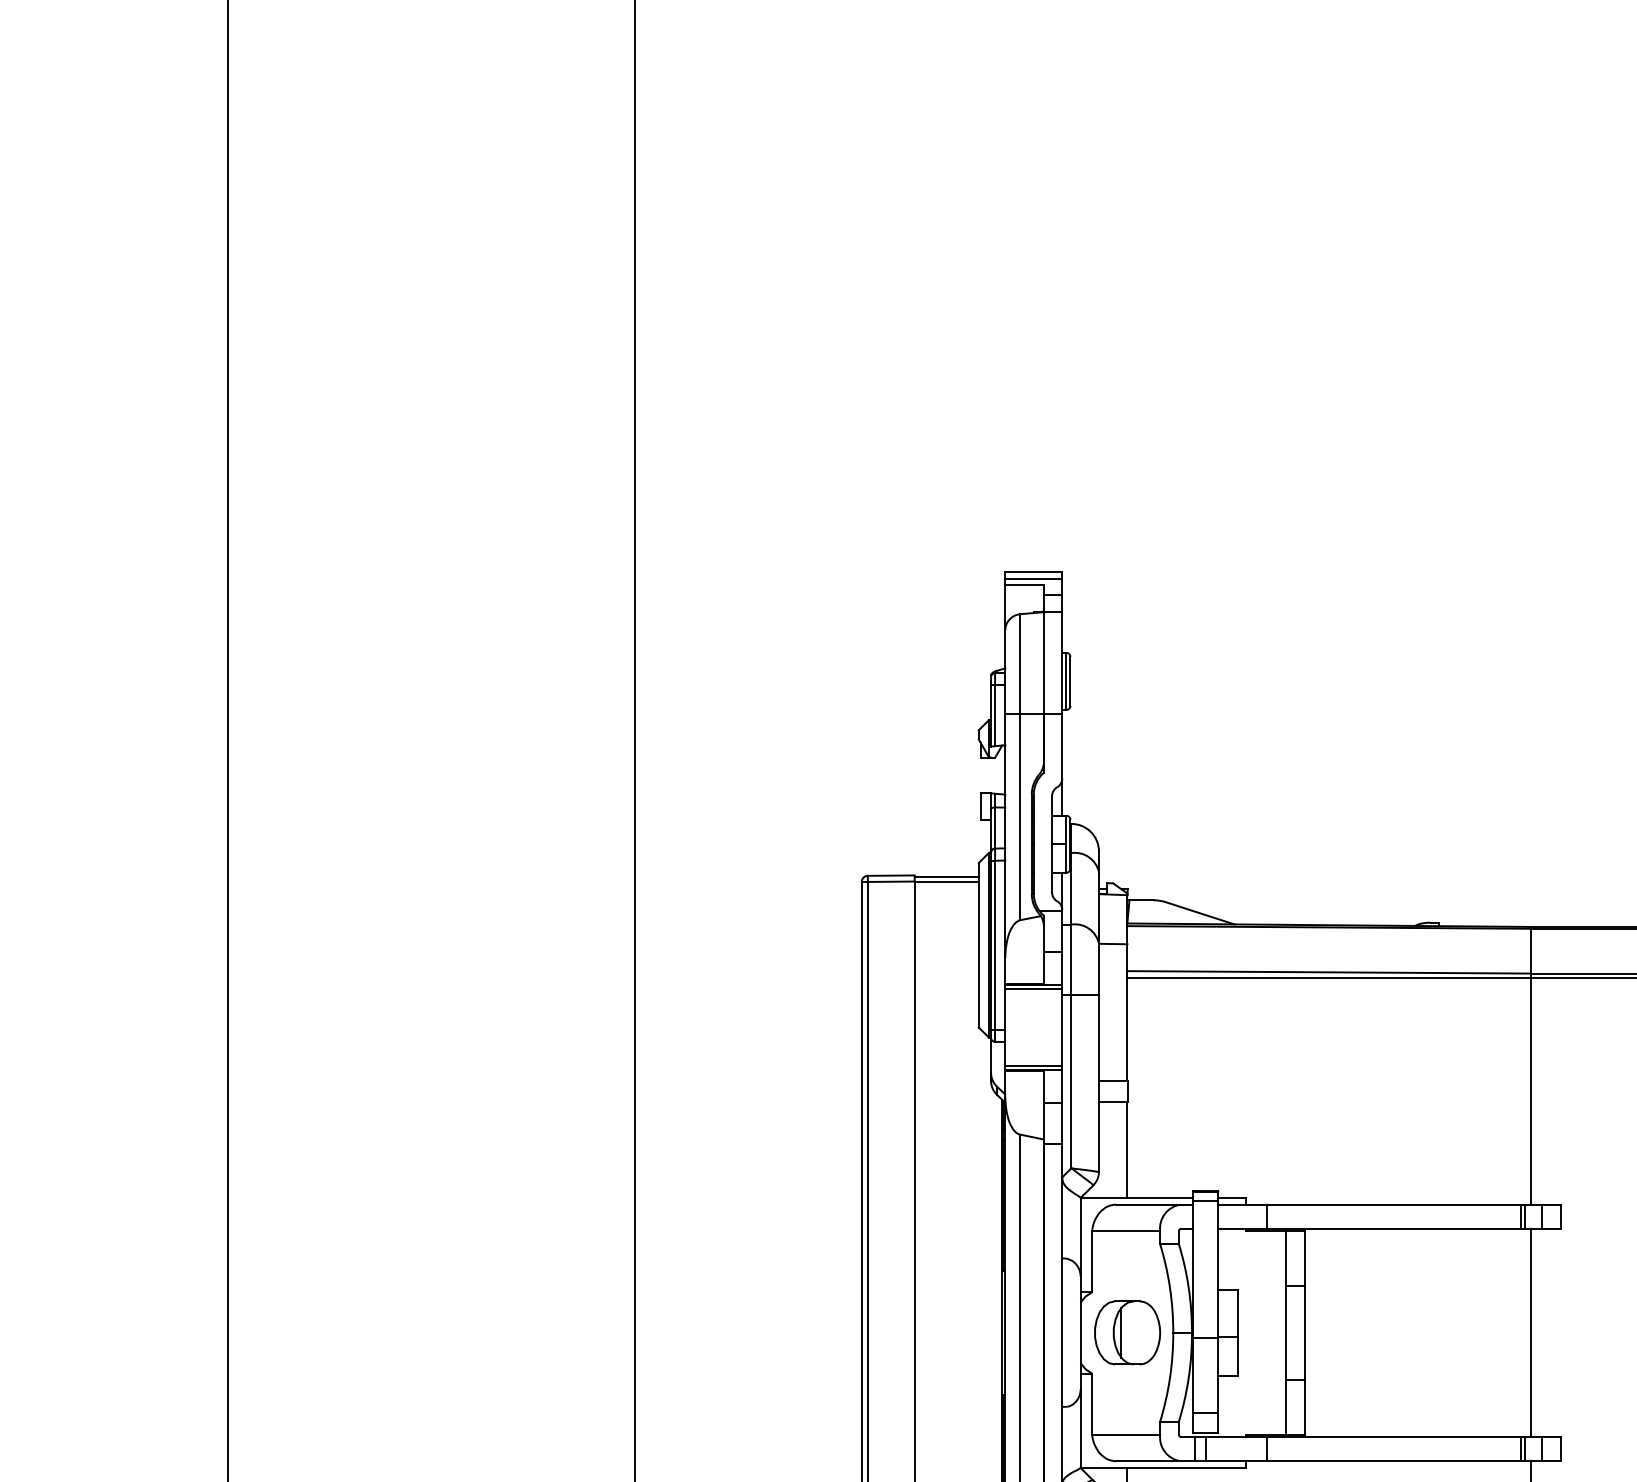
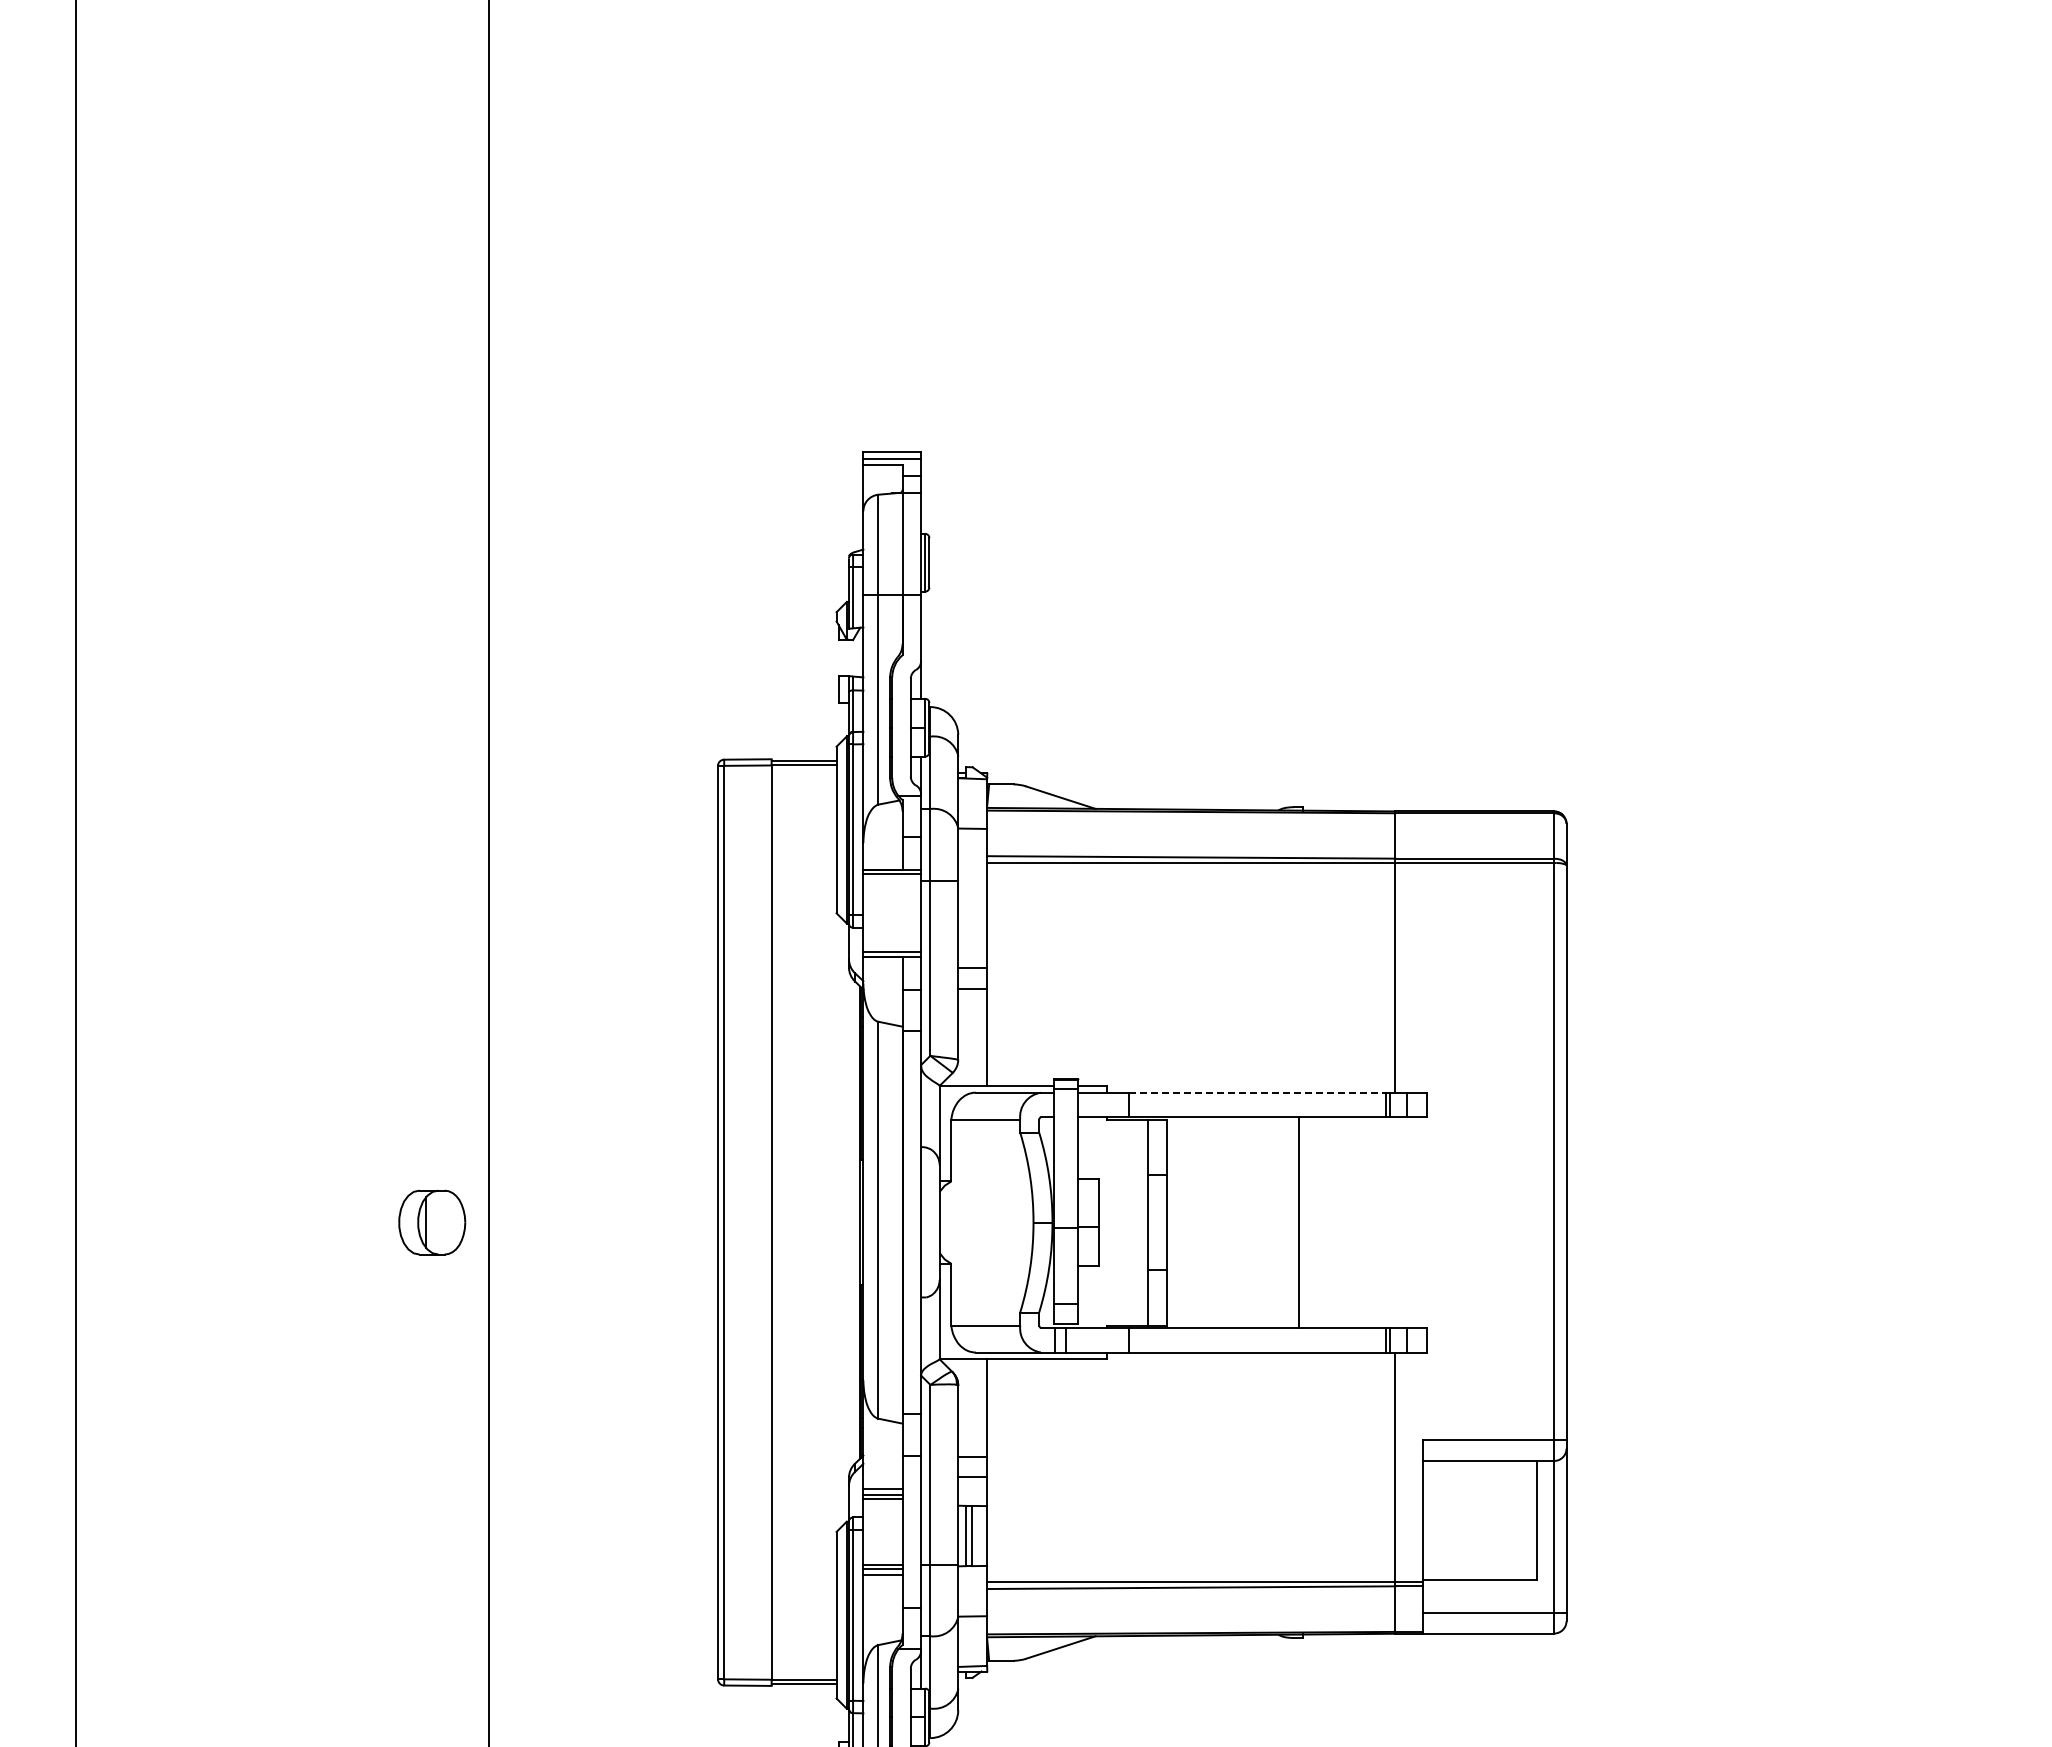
line: (1394, 1204) -> (1257, 1092), solid -> dashed
part: (1127, 1332) -> (432, 1222), moved
line: (1530, 1332) -> (1299, 1222), moved

